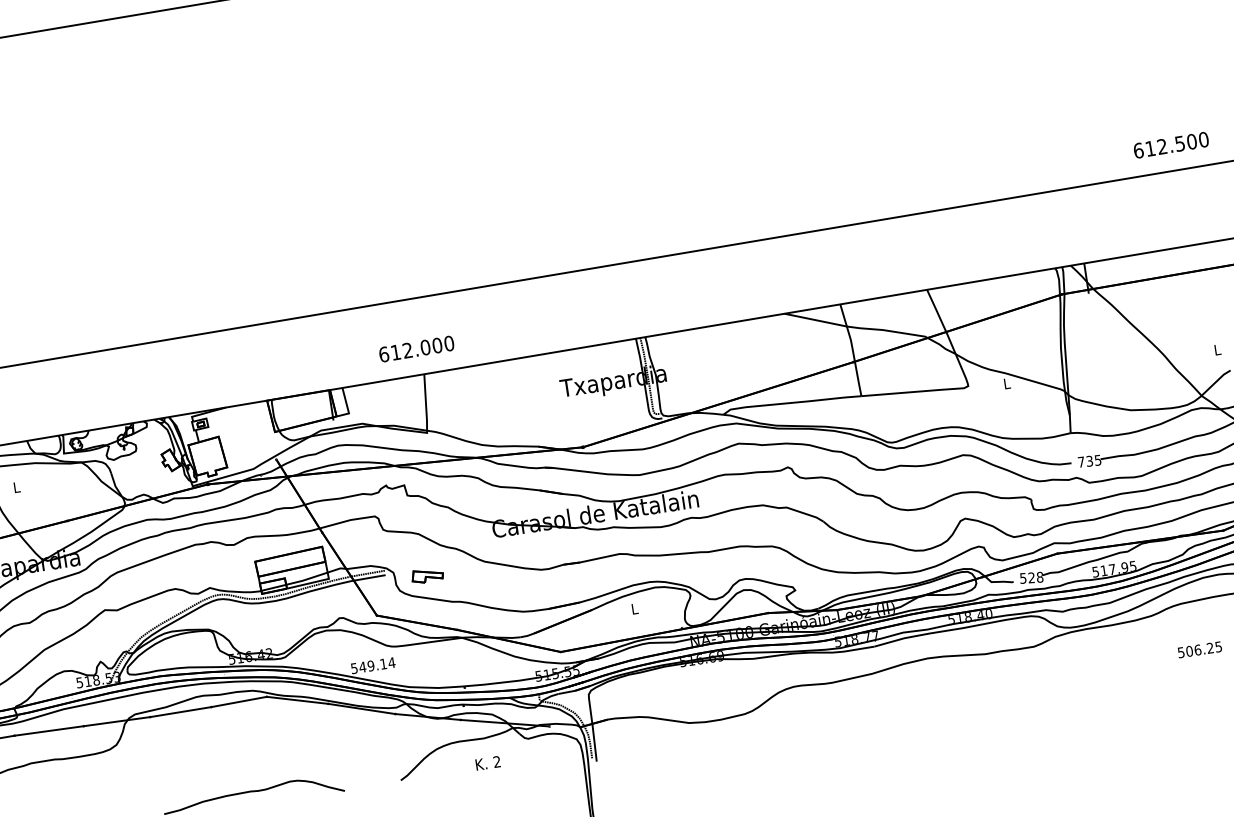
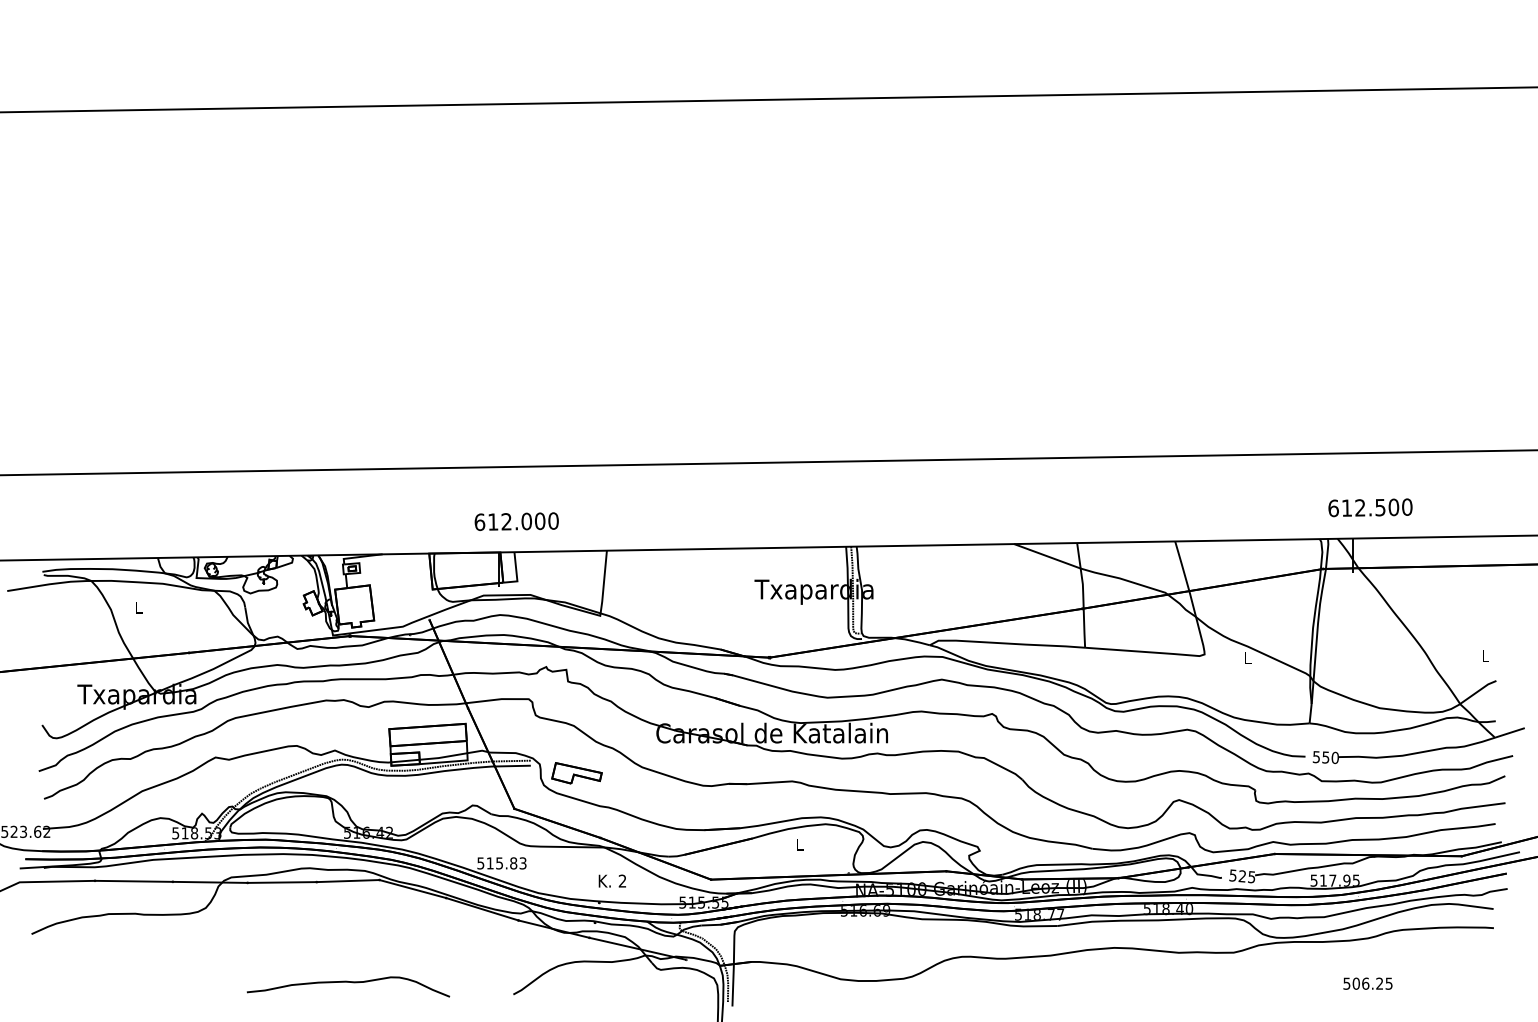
text: (1171, 144) -> (1370, 507), moved
text: (416, 348) -> (516, 521), moved
text: (1089, 461) -> (1325, 757), 735 -> 550
part: (427, 575) -> (576, 773), size x1.43
text: (1039, 577) -> (1251, 877), 528 -> 525
text: (1199, 649) -> (1367, 983), moved
text: (377, 665) -> (506, 863), 549.14 -> 515.83
text: (487, 762) -> (611, 880), moved

